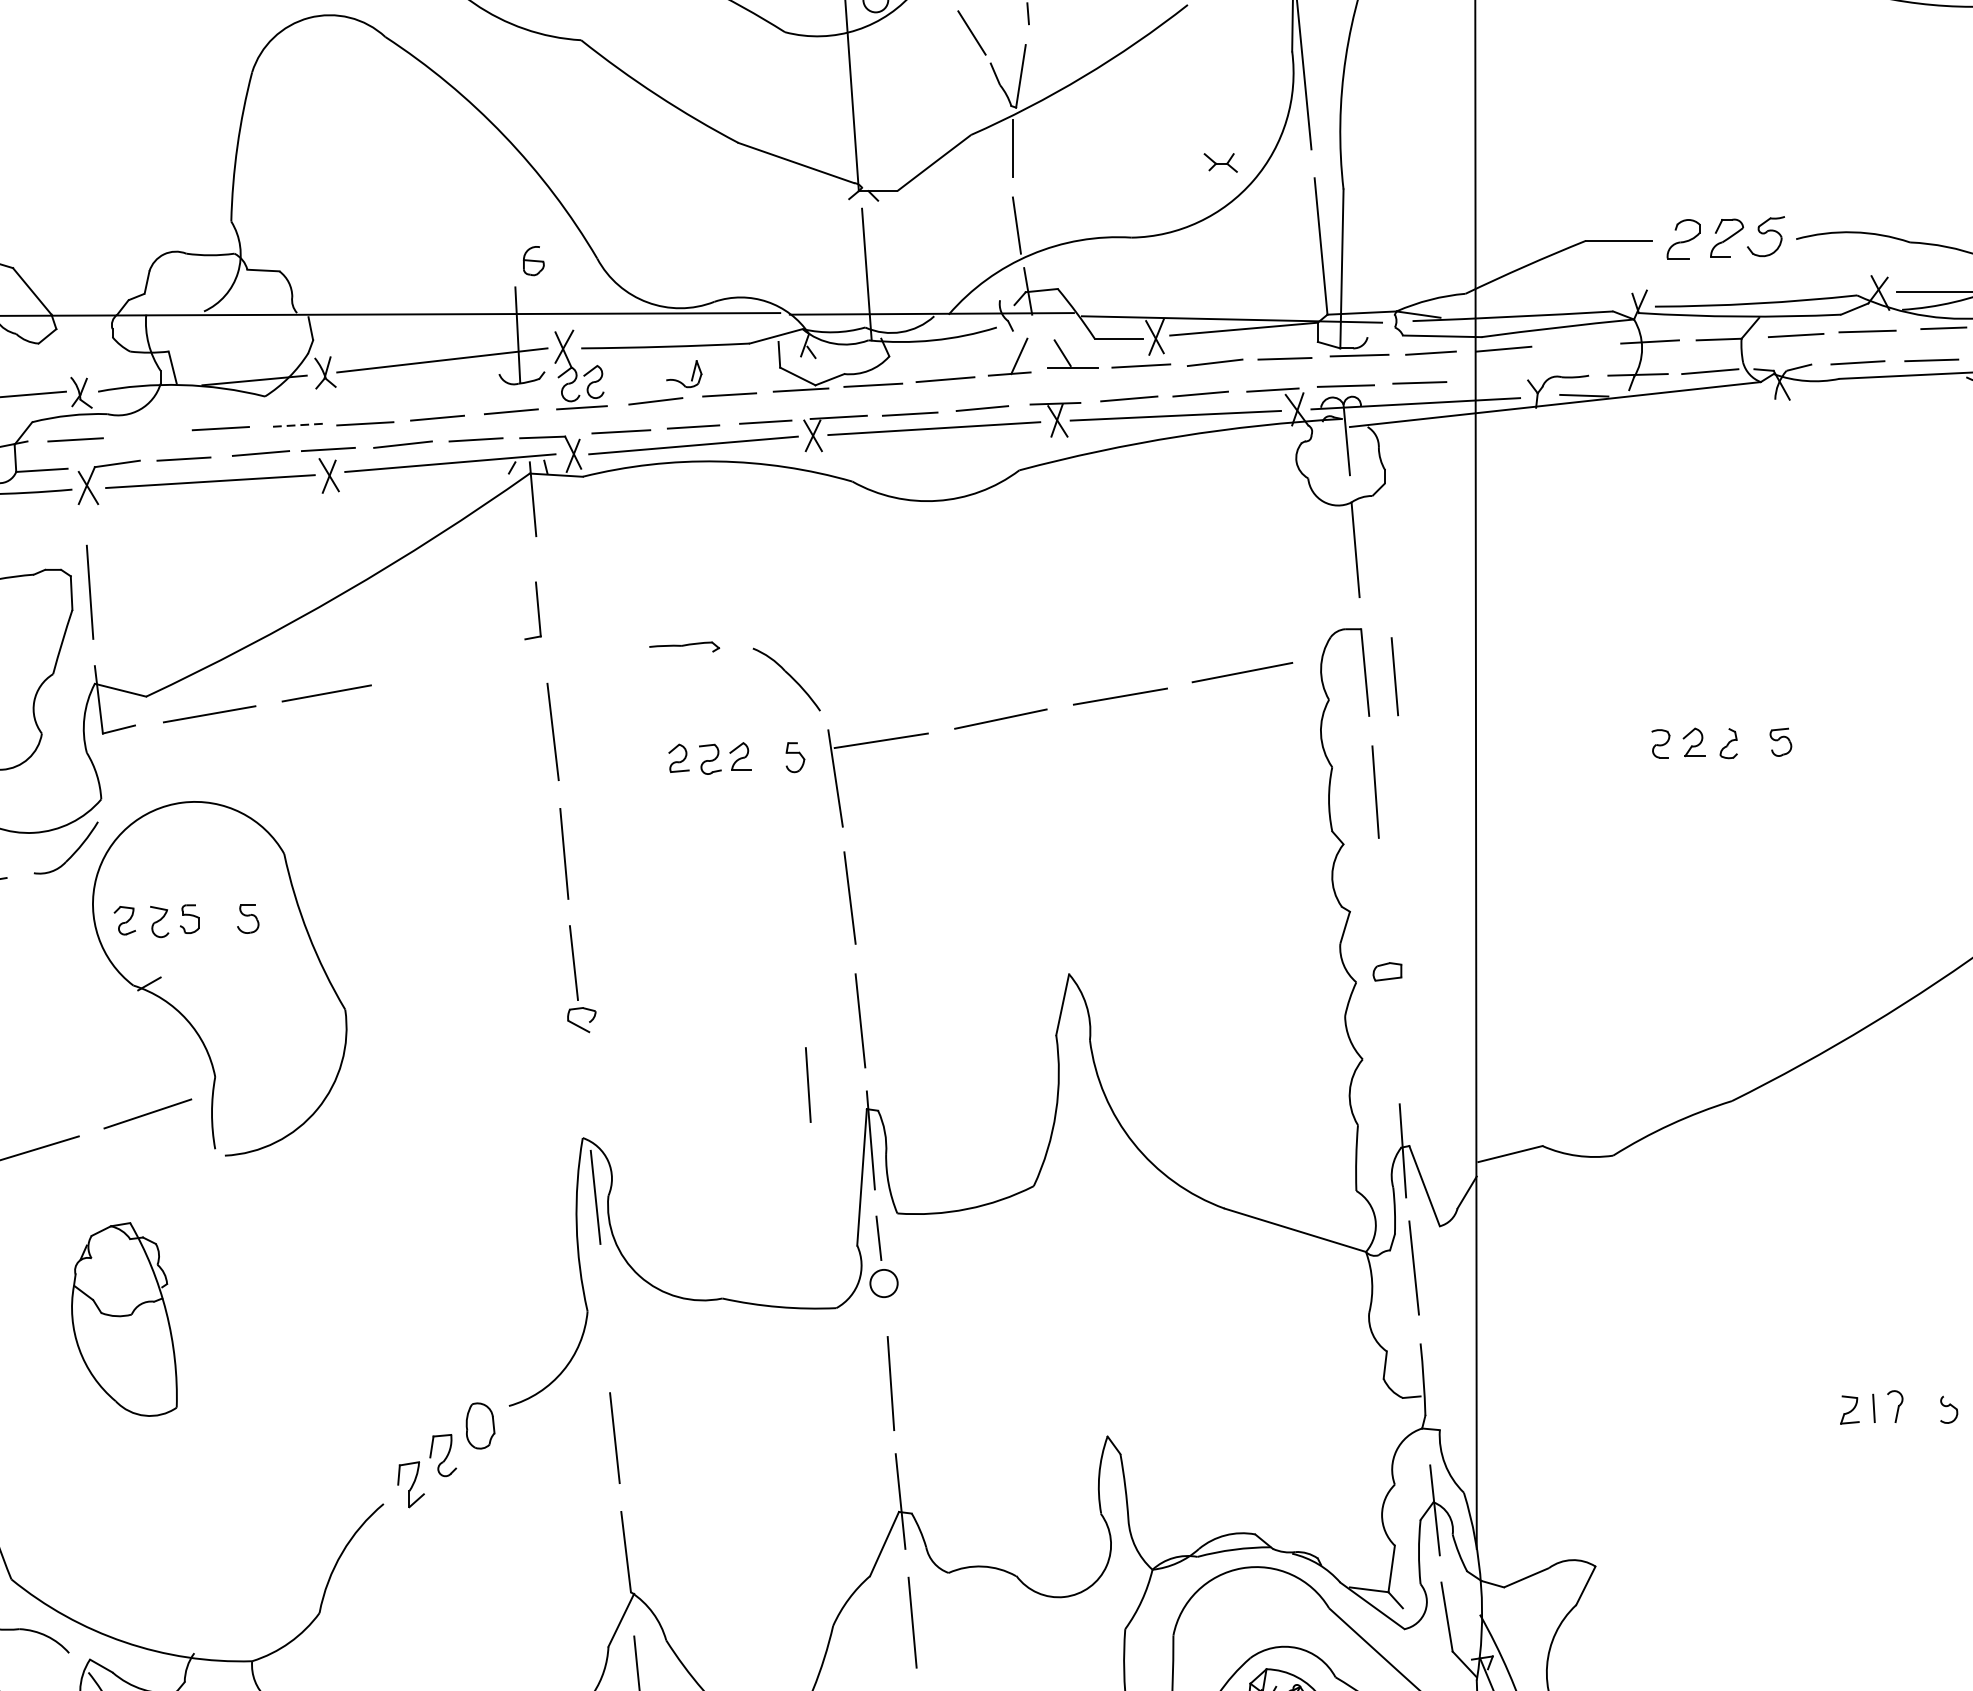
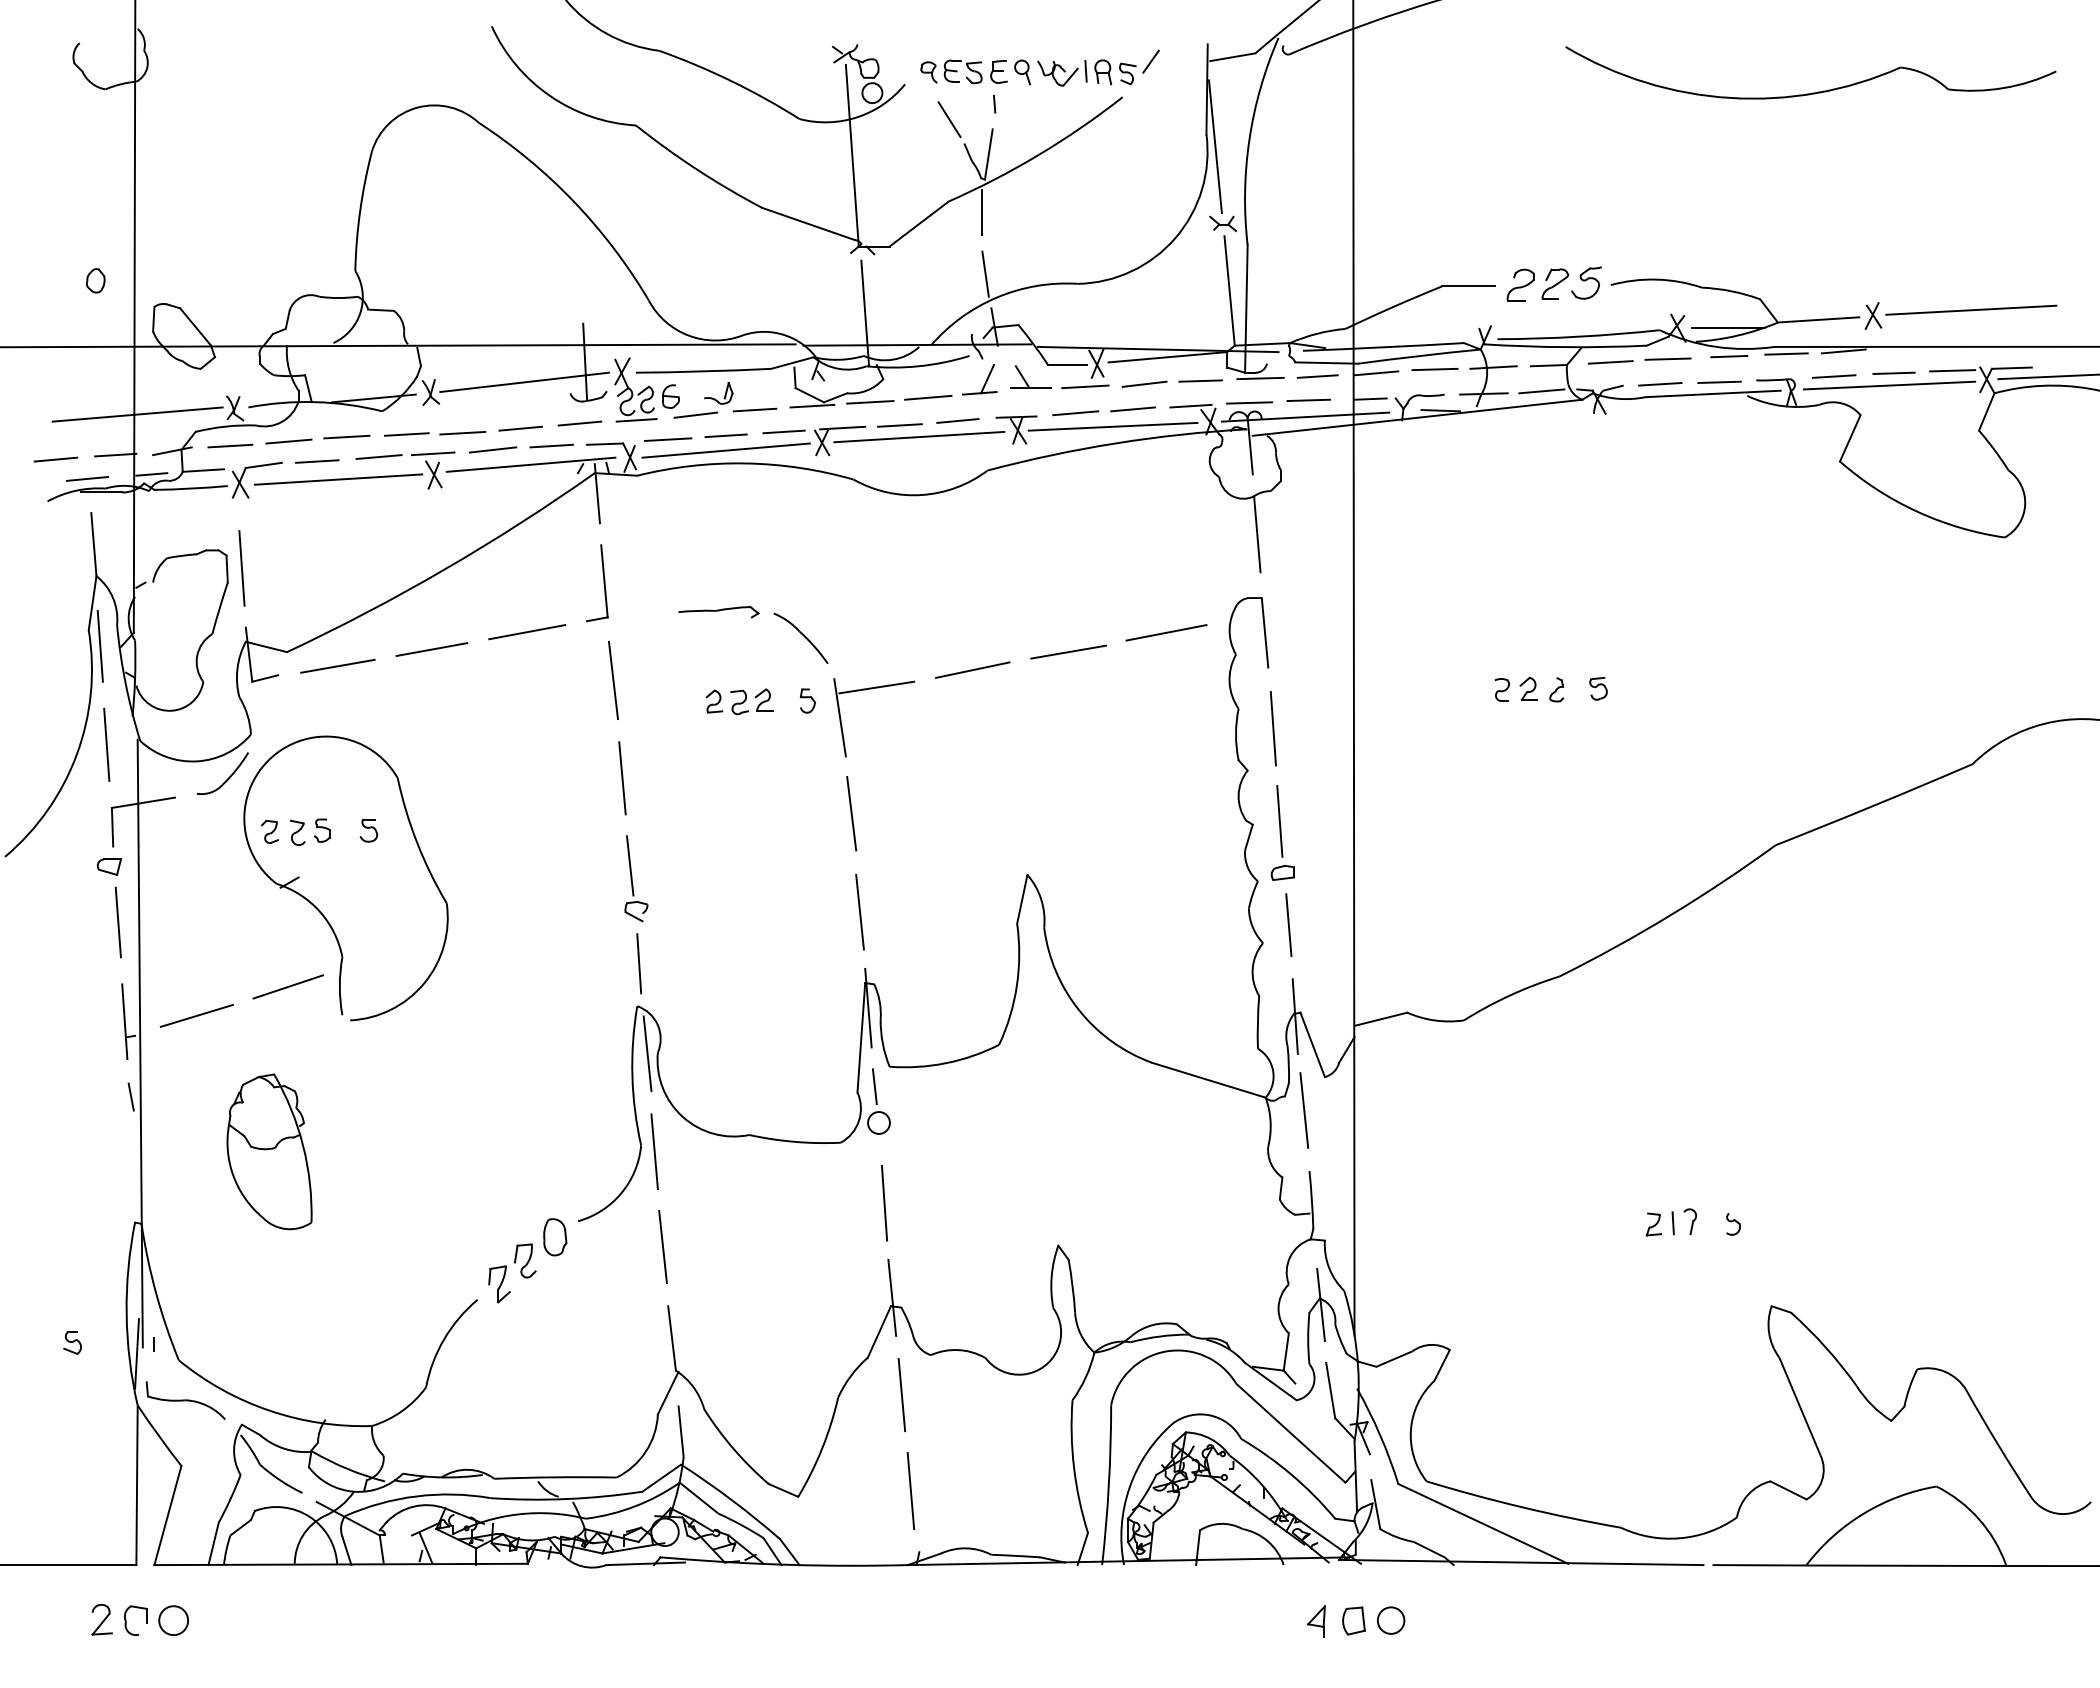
part: (1219, 162) -> (1222, 223), moved
part: (533, 260) -> (670, 396), moved
line: (1576, 344) -> (1434, 369), added
line: (1496, 380) -> (1370, 398), added
line: (295, 425) -> (406, 434), dashed -> solid
line: (148, 434) -> (288, 441), added
part: (533, 611) -> (597, 583), size x1.67
part: (684, 647) -> (718, 612), size x1.43
line: (445, 672) -> (527, 632), added
line: (1394, 675) -> (1288, 924), moved
line: (1383, 907) -> (1279, 821), added
line: (808, 1084) -> (639, 963), moved
line: (604, 1319) -> (654, 1151), added

